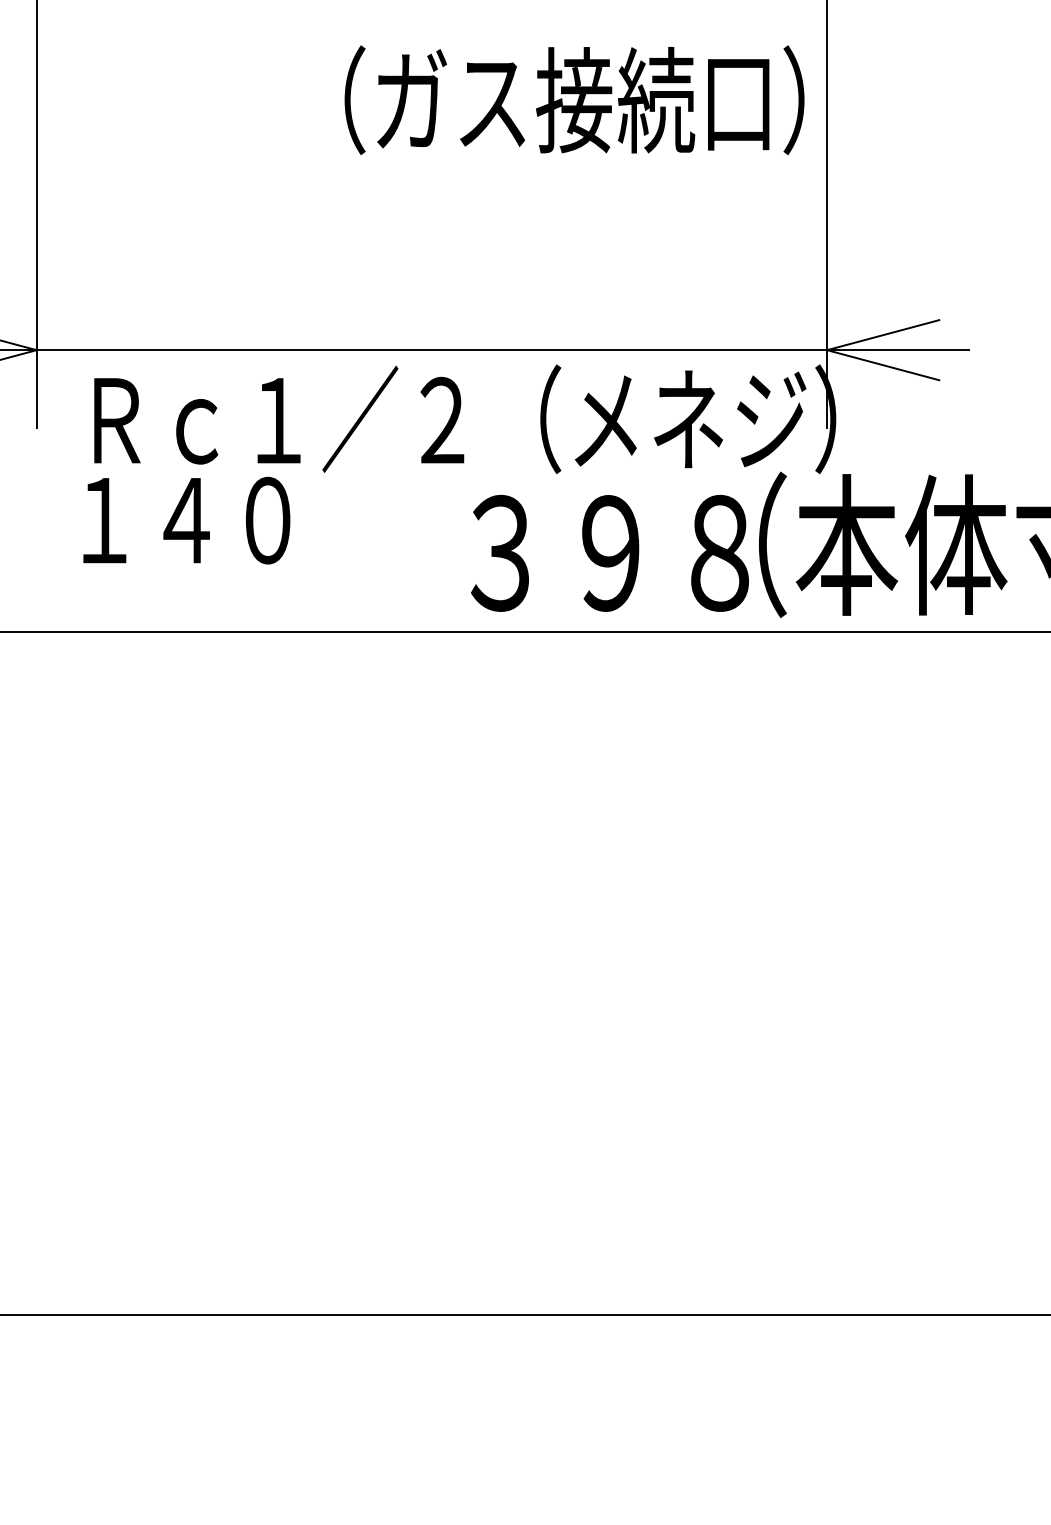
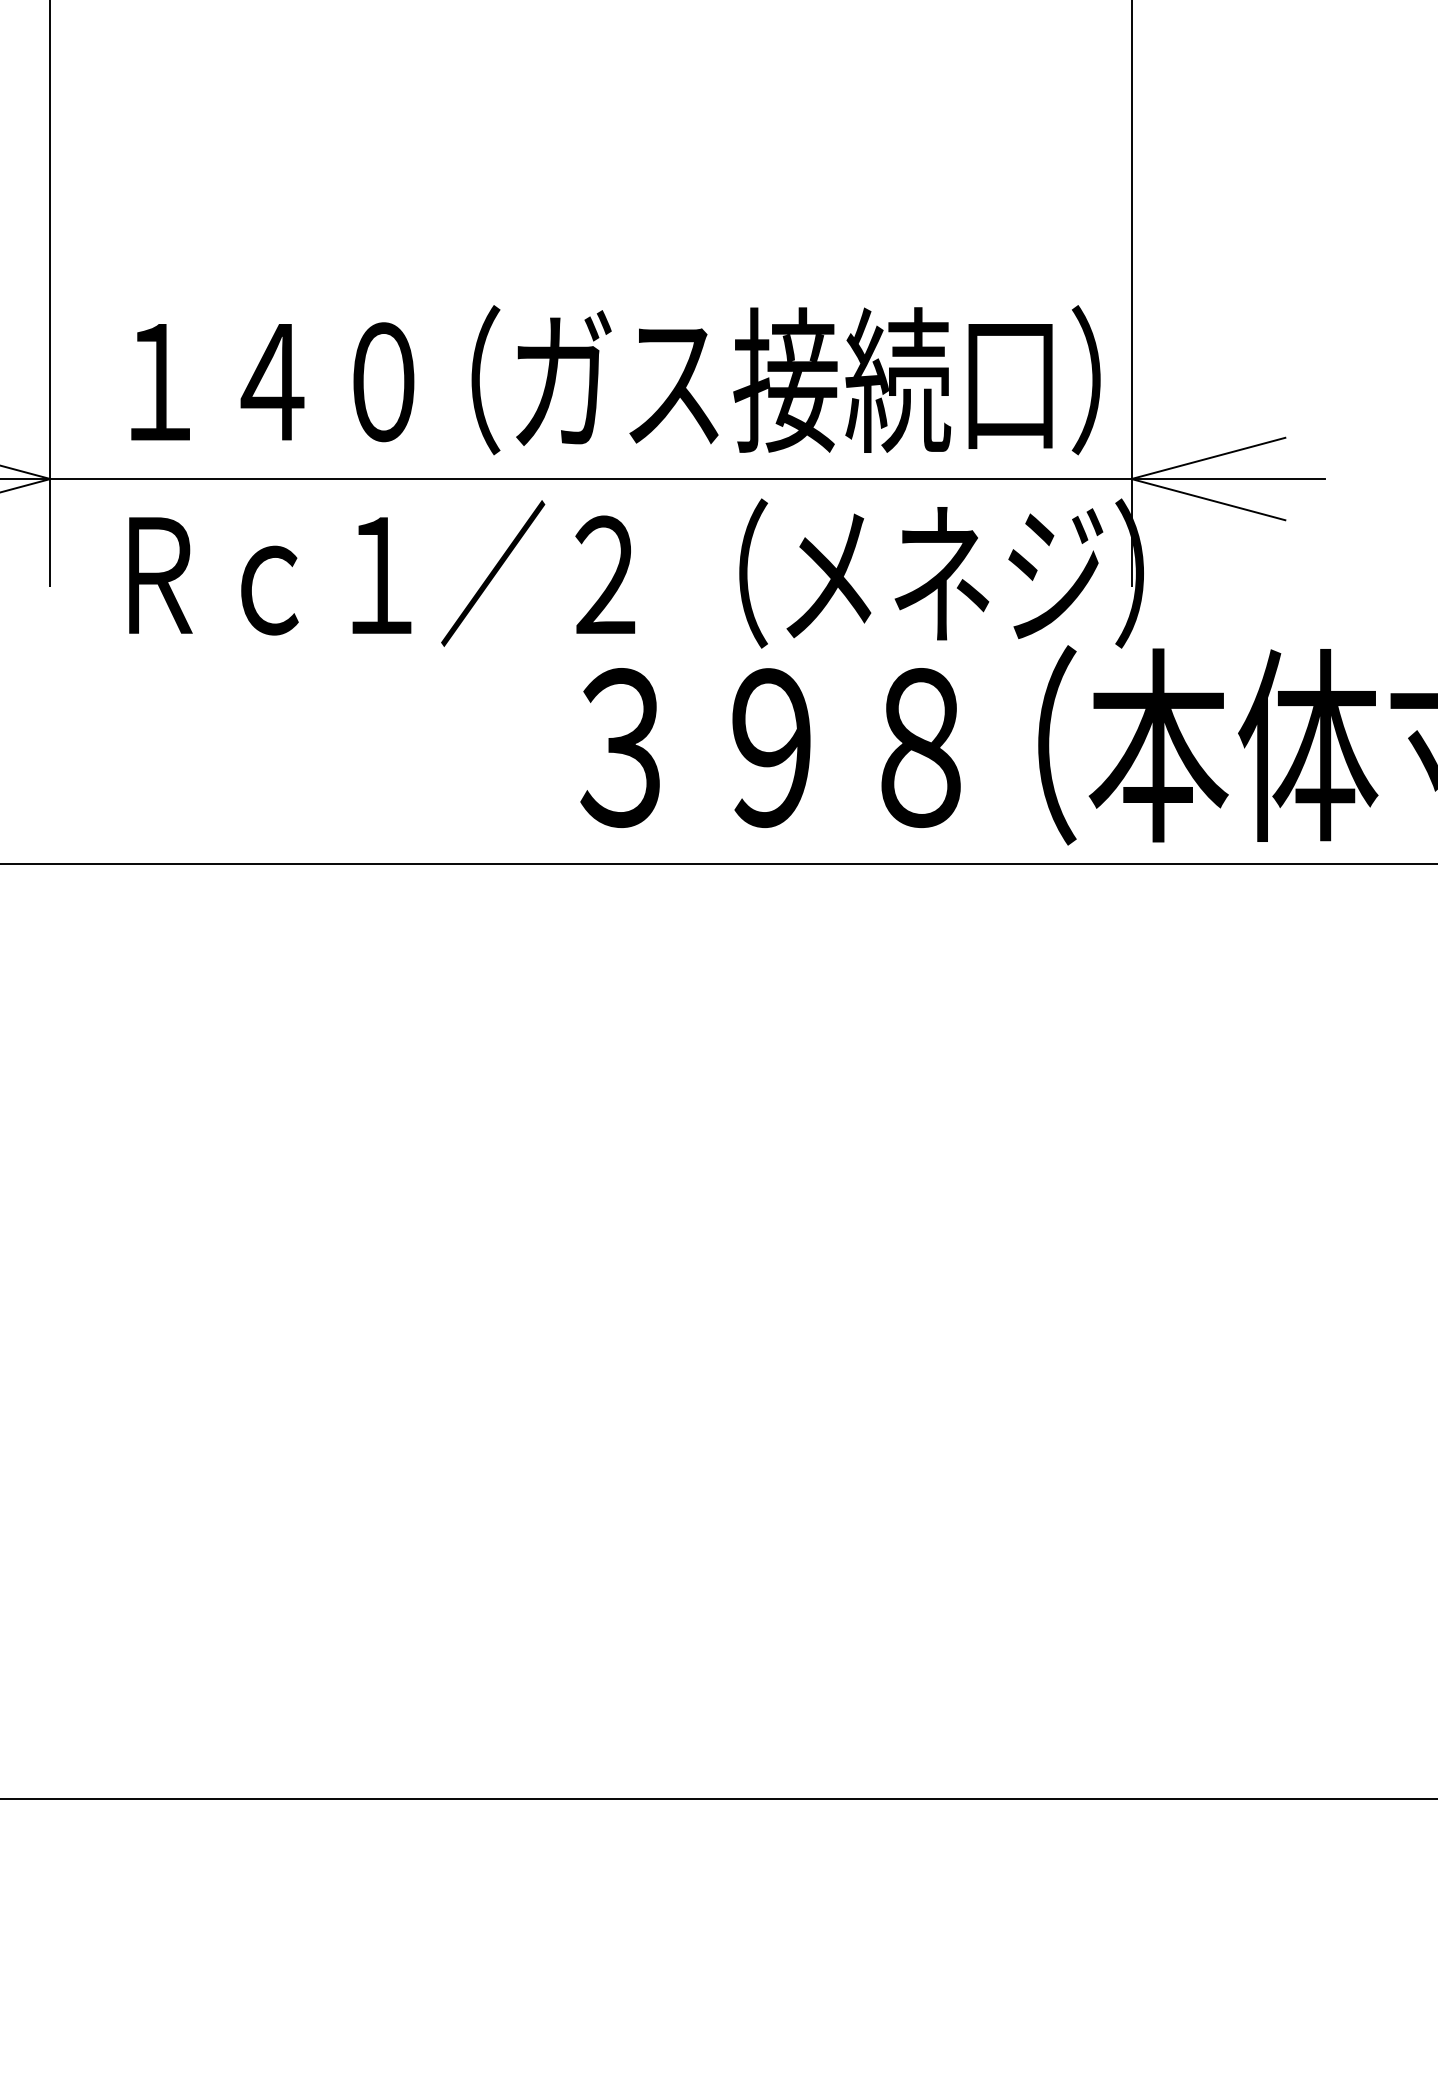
text: (574, 100) -> (785, 380), moved
text: (186, 520) -> (272, 382), moved
text: (609, 553) -> (770, 747), moved

